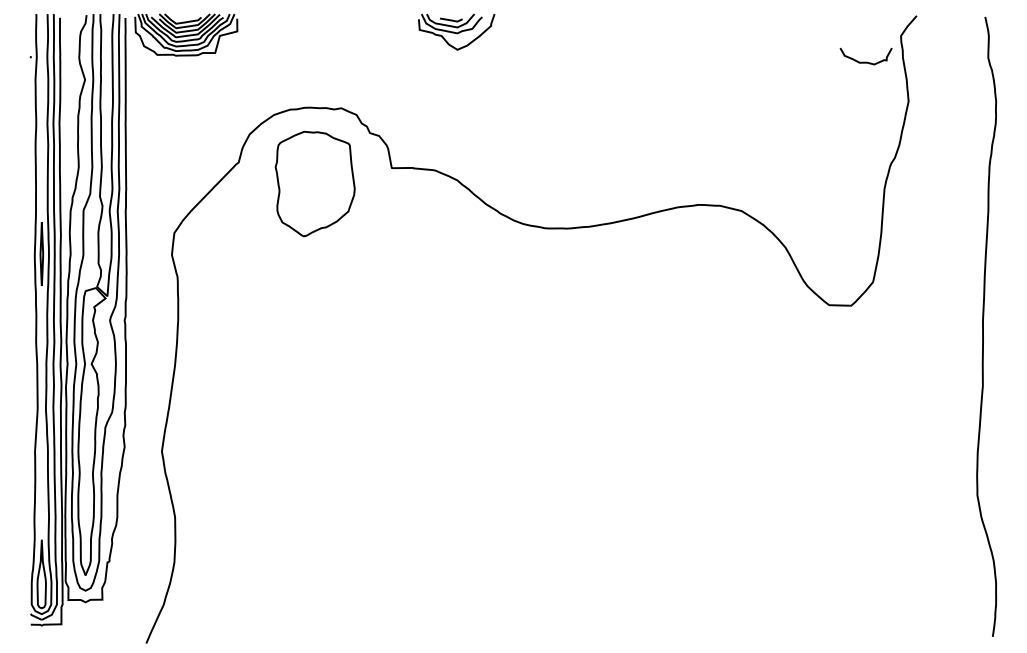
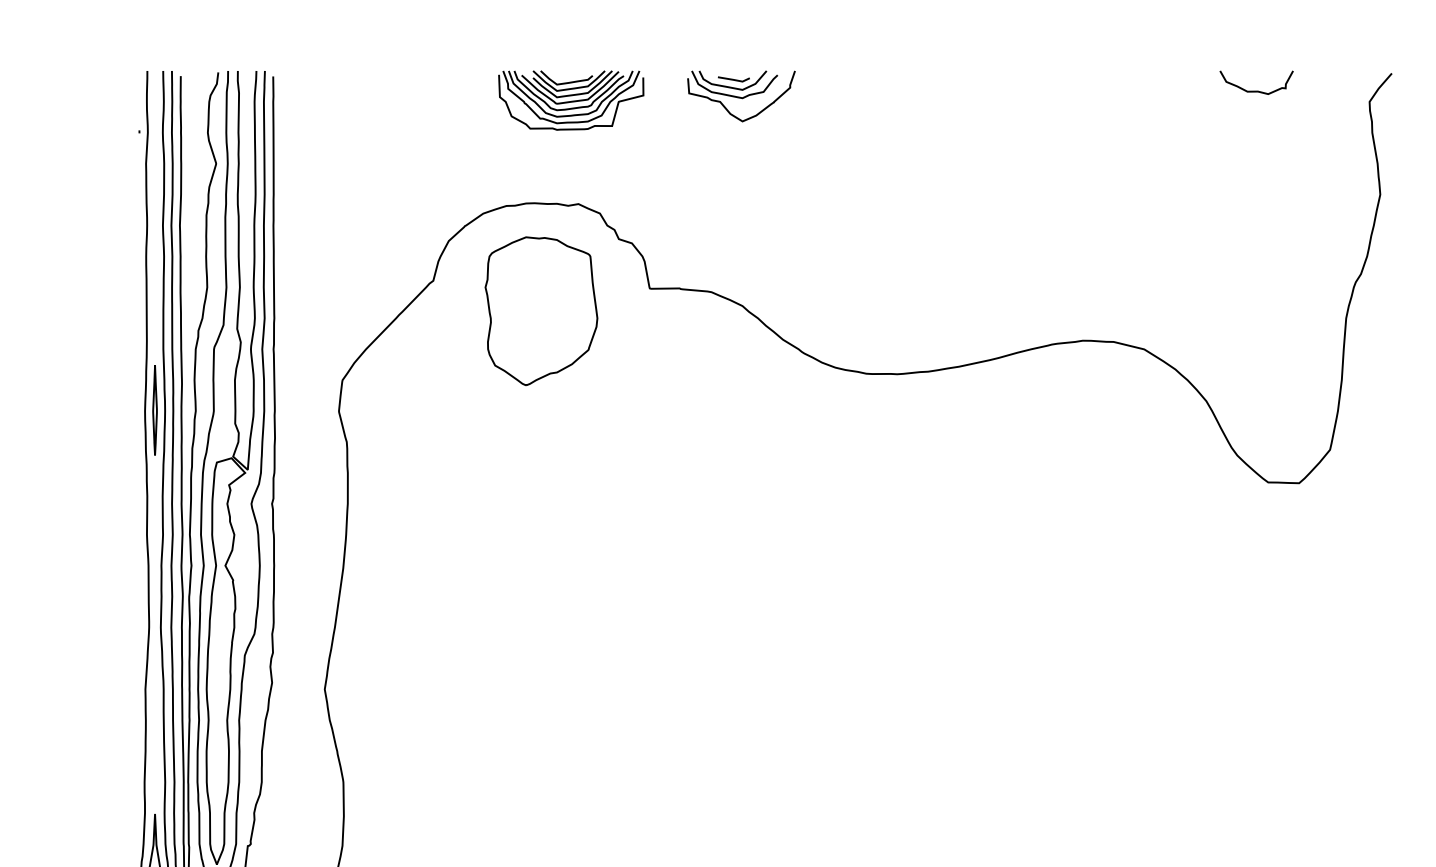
part: (186, 34) -> (571, 99), moved
curve: (865, 61) -> (1255, 89), moved

